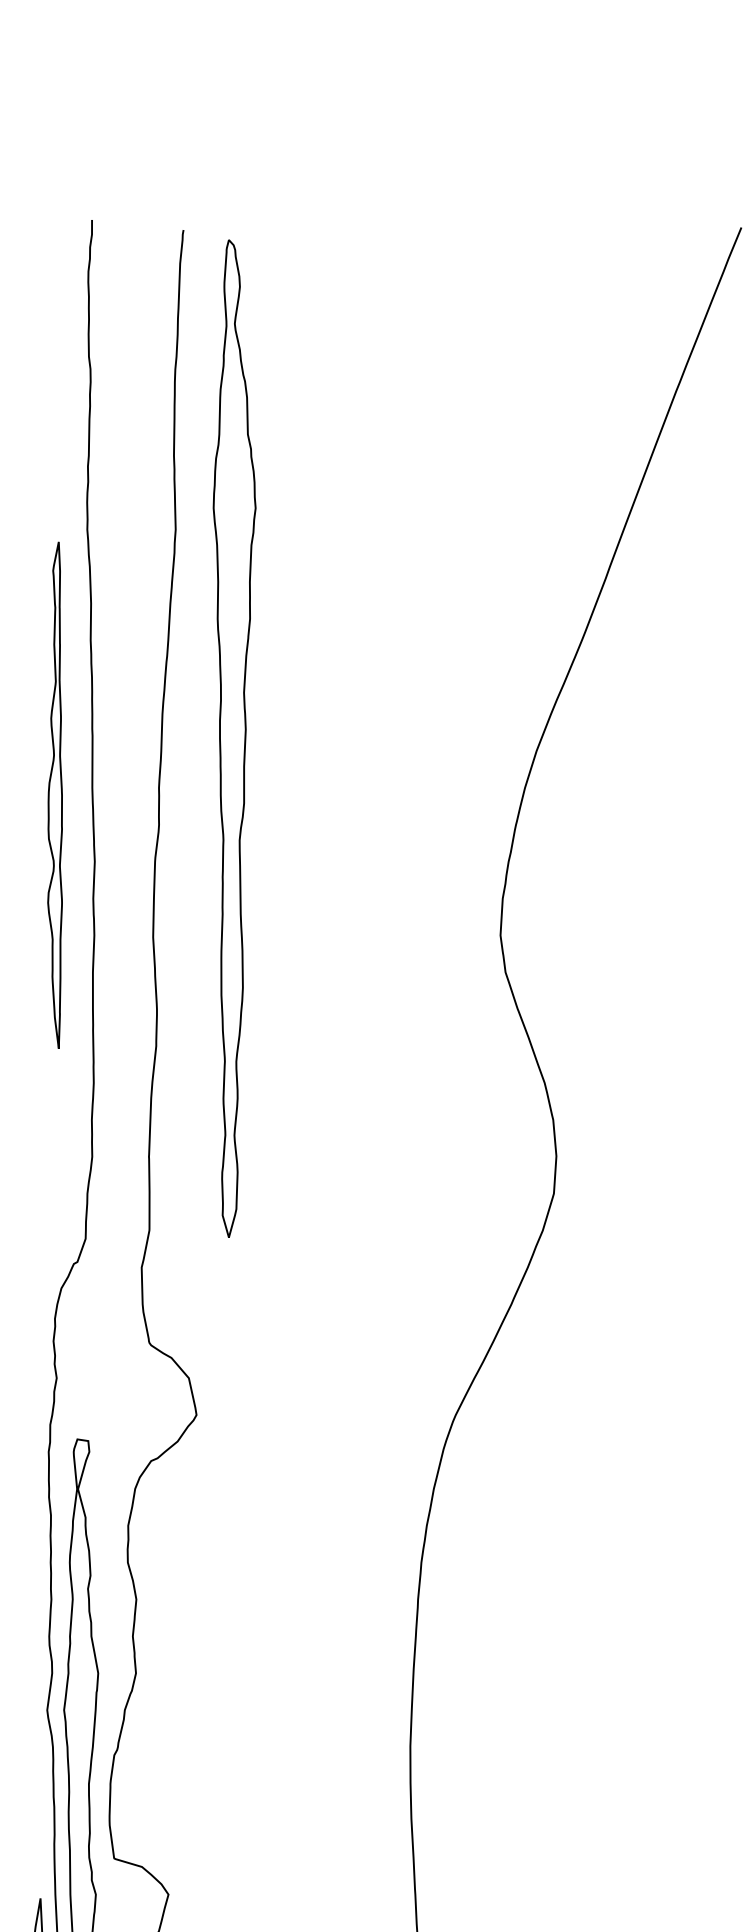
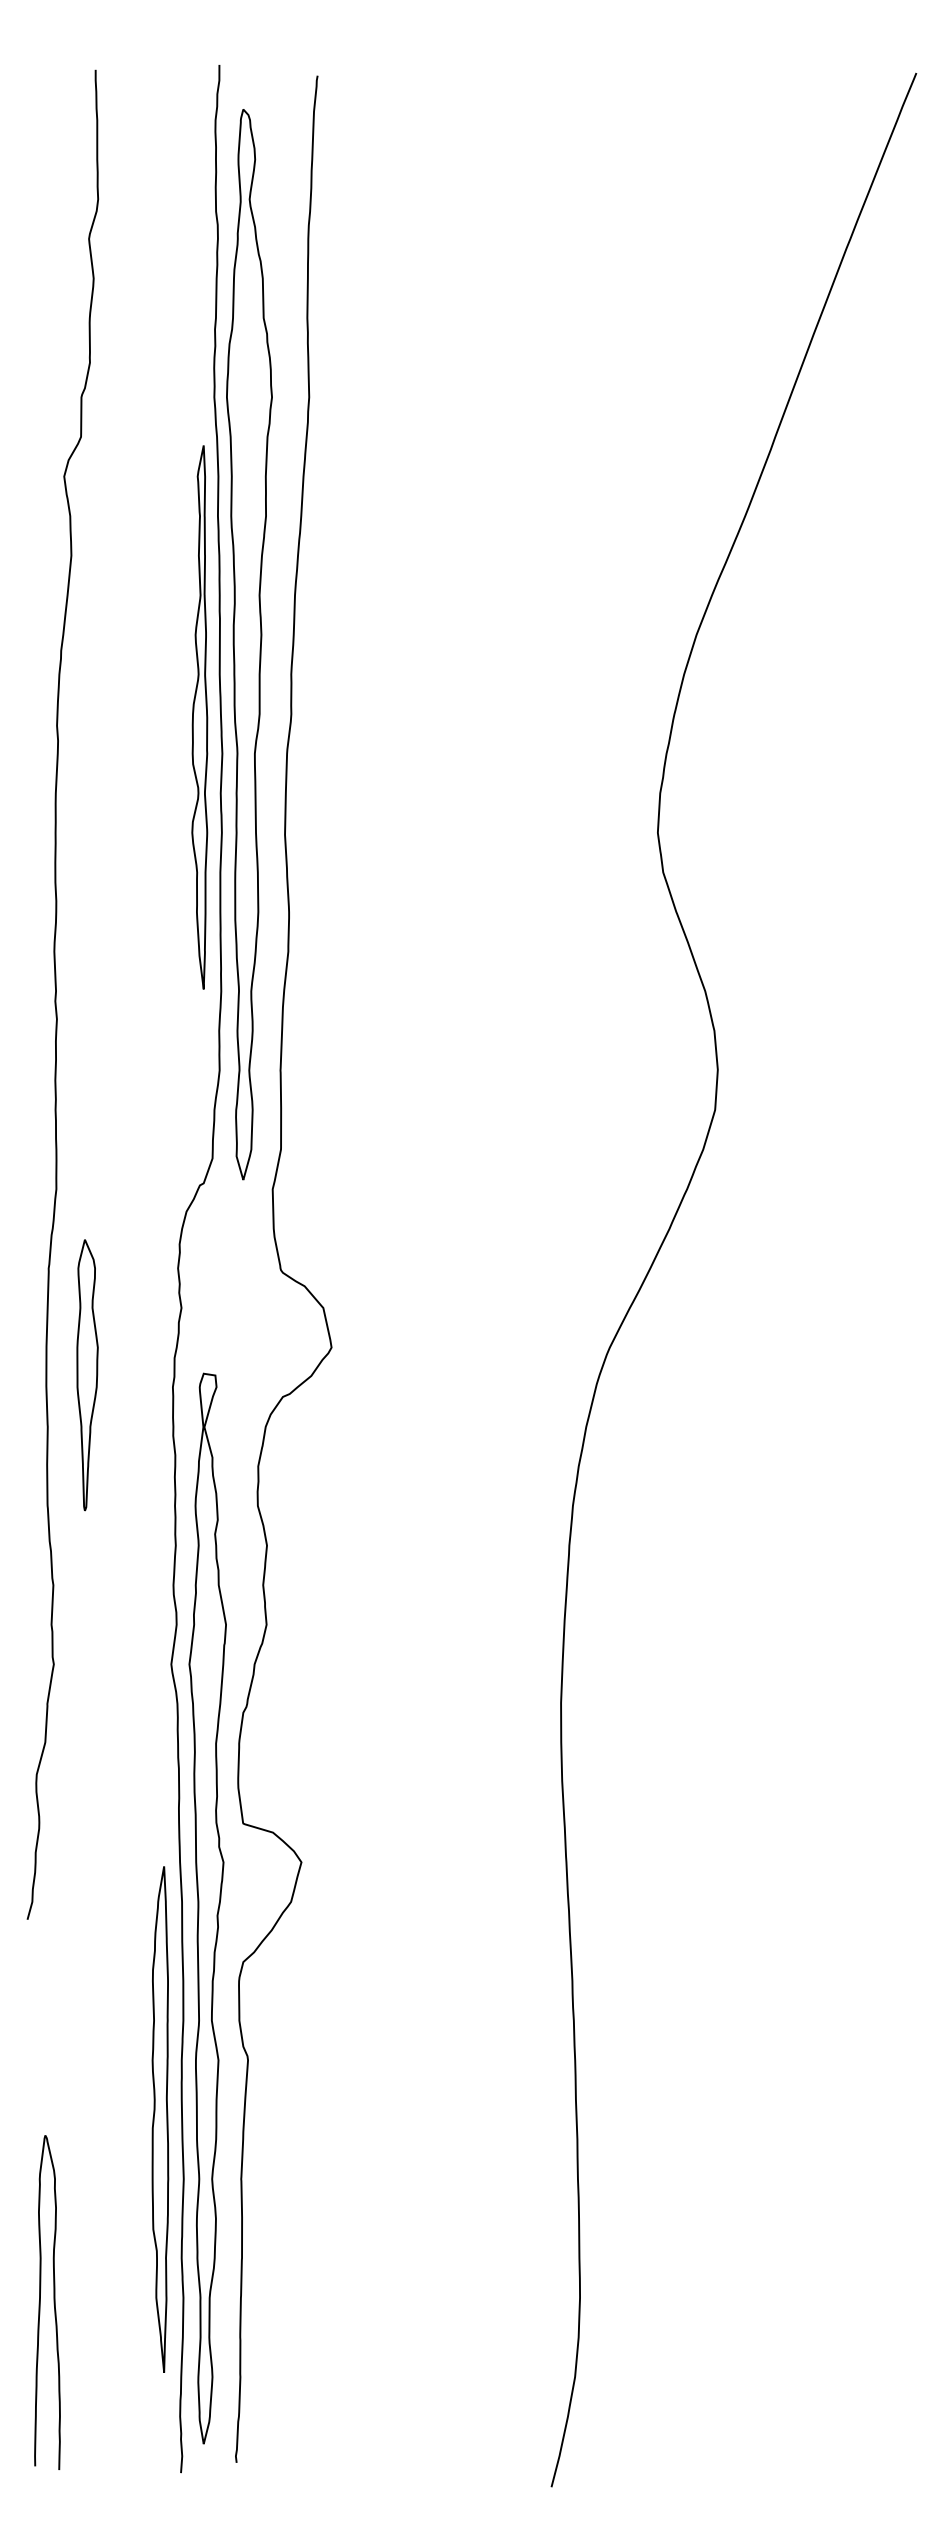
part: (234, 738) -> (249, 644), moved
part: (54, 795) -> (199, 717), moved

